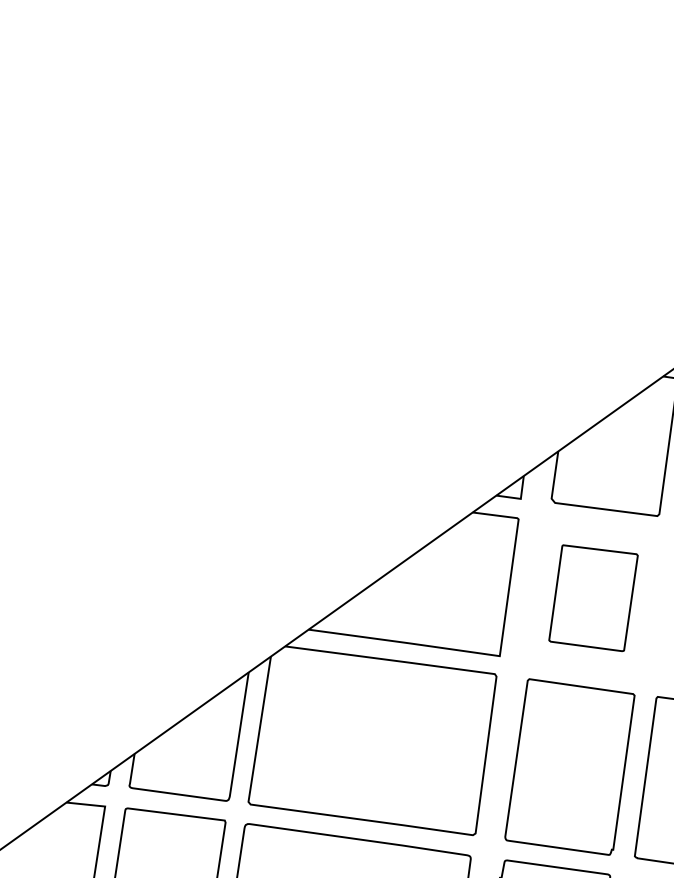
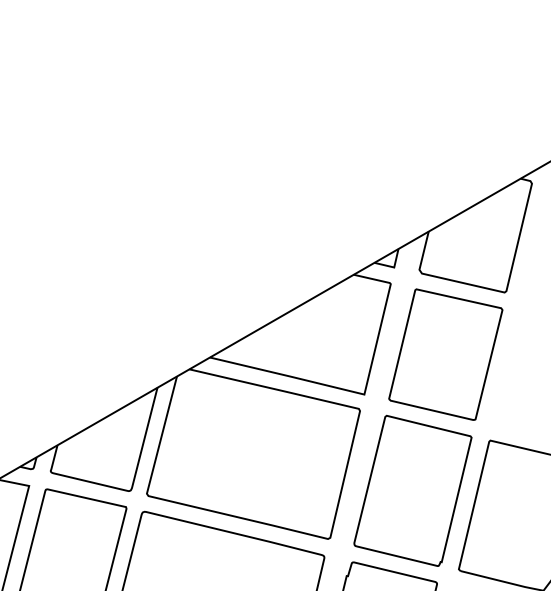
part: (593, 597) -> (445, 354), size x1.43

